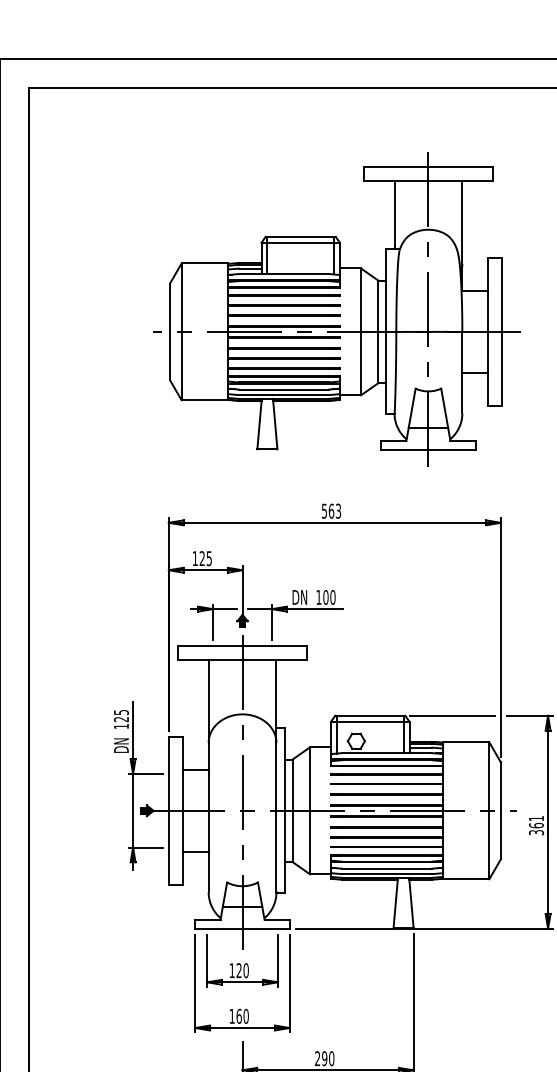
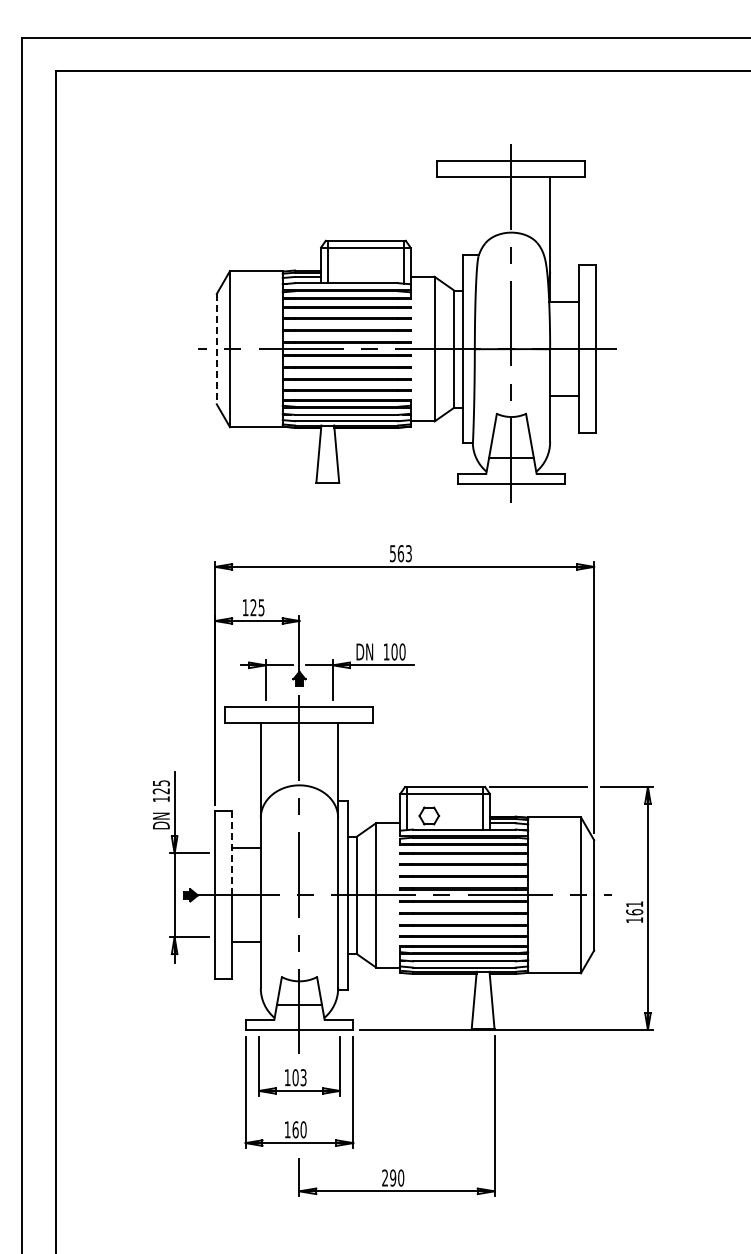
line: (394, 214) -> (472, 215), removed
line: (169, 332) -> (216, 349), solid -> dashed
line: (182, 773) -> (231, 852), solid -> dashed
text: (536, 832) -> (634, 920), 361 -> 161
text: (242, 970) -> (299, 1077), 120 -> 103

